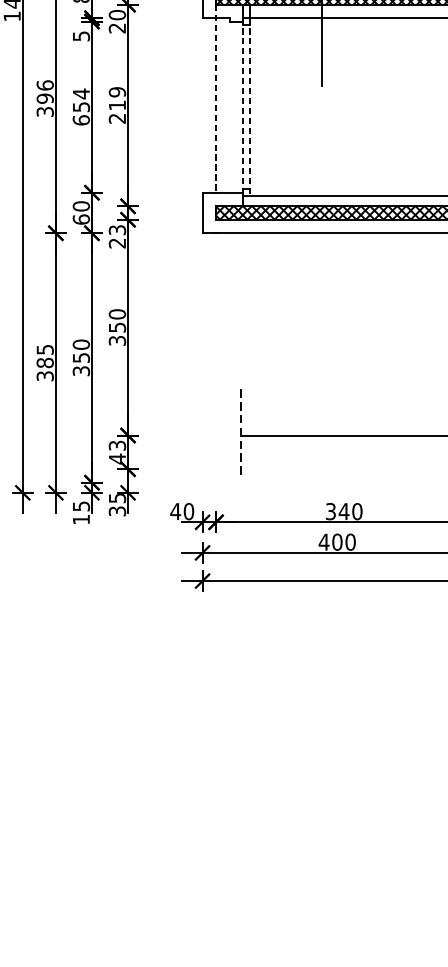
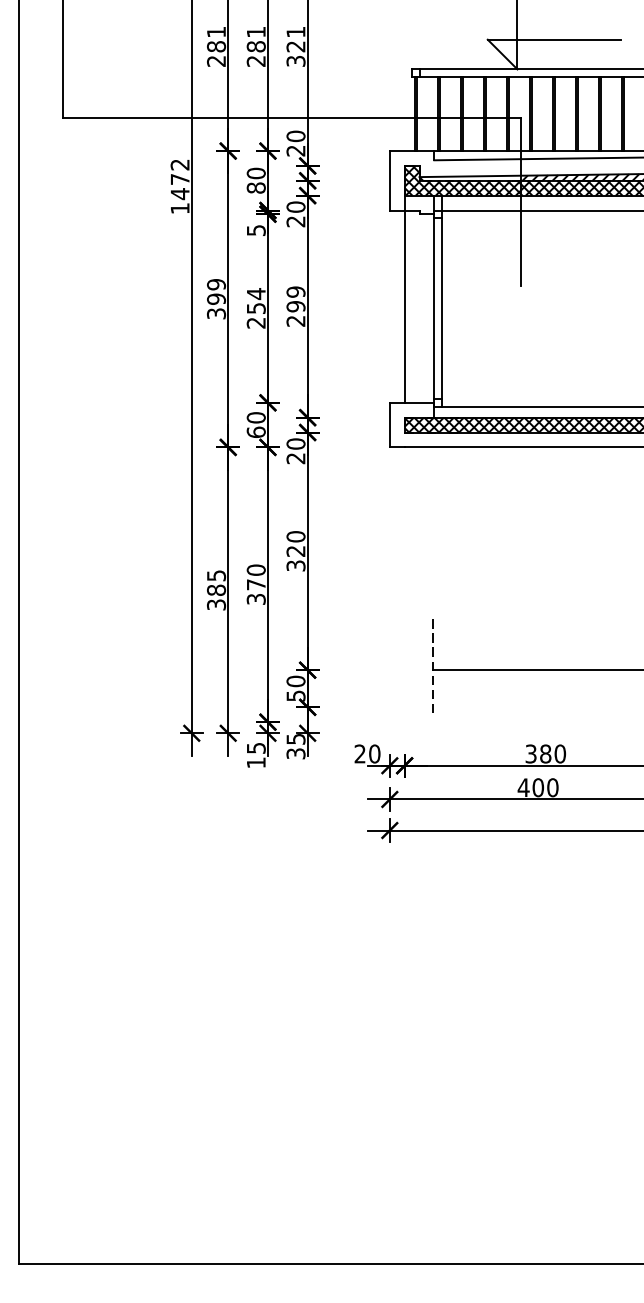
text: (45, 85) -> (216, 284), 396 -> 399
line: (215, 98) -> (404, 299), dashed -> solid
text: (116, 105) -> (295, 306), 219 -> 299
line: (243, 108) -> (434, 309), dashed -> solid
line: (249, 108) -> (441, 309), dashed -> solid
text: (80, 119) -> (255, 322), 654 -> 254
text: (116, 229) -> (295, 443), 23 -> 20
text: (116, 327) -> (295, 551), 350 -> 320
text: (81, 357) -> (256, 584), 350 -> 370
text: (116, 452) -> (295, 688), 43 -> 50
text: (175, 511) -> (360, 753), 40 -> 20
text: (343, 511) -> (545, 753), 340 -> 380

